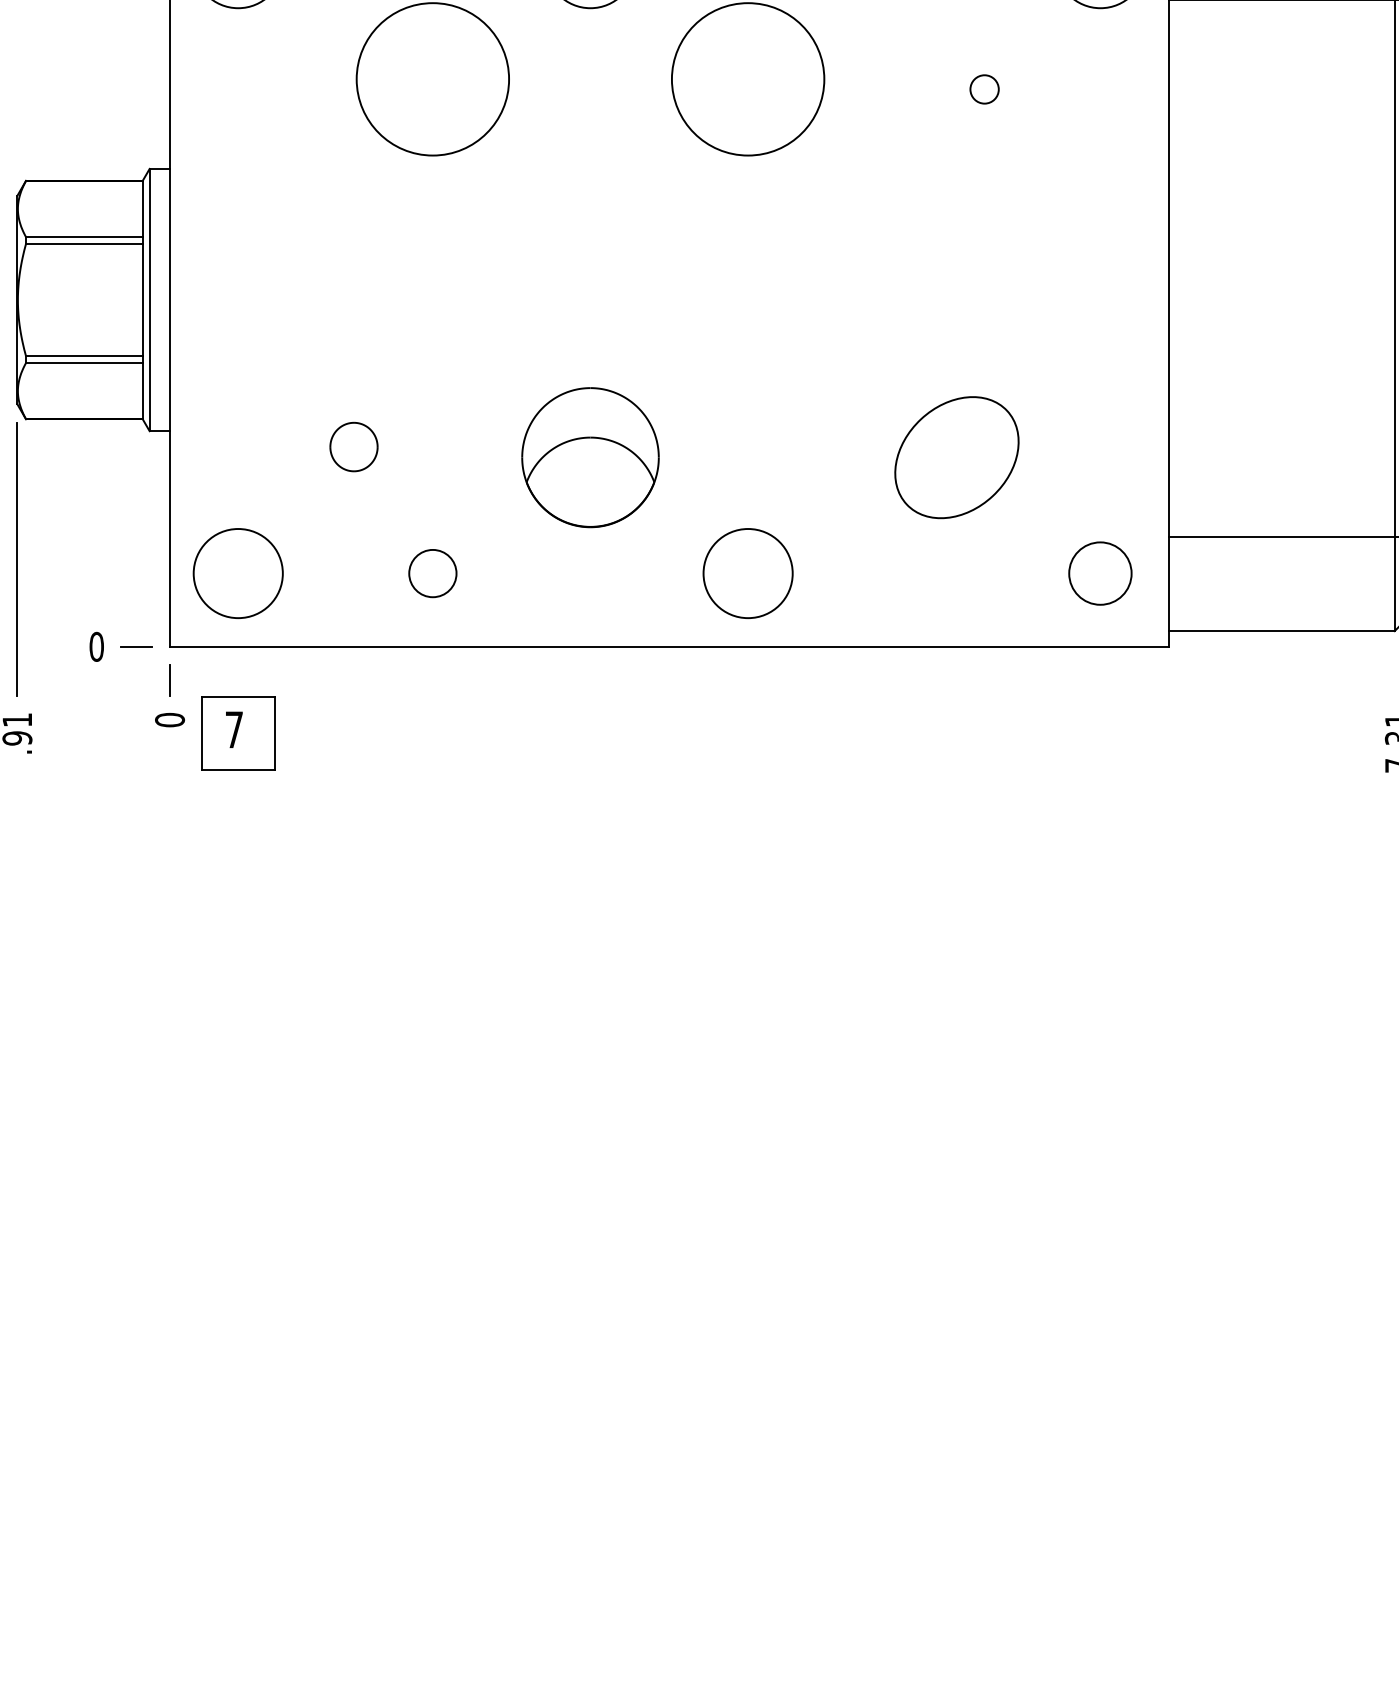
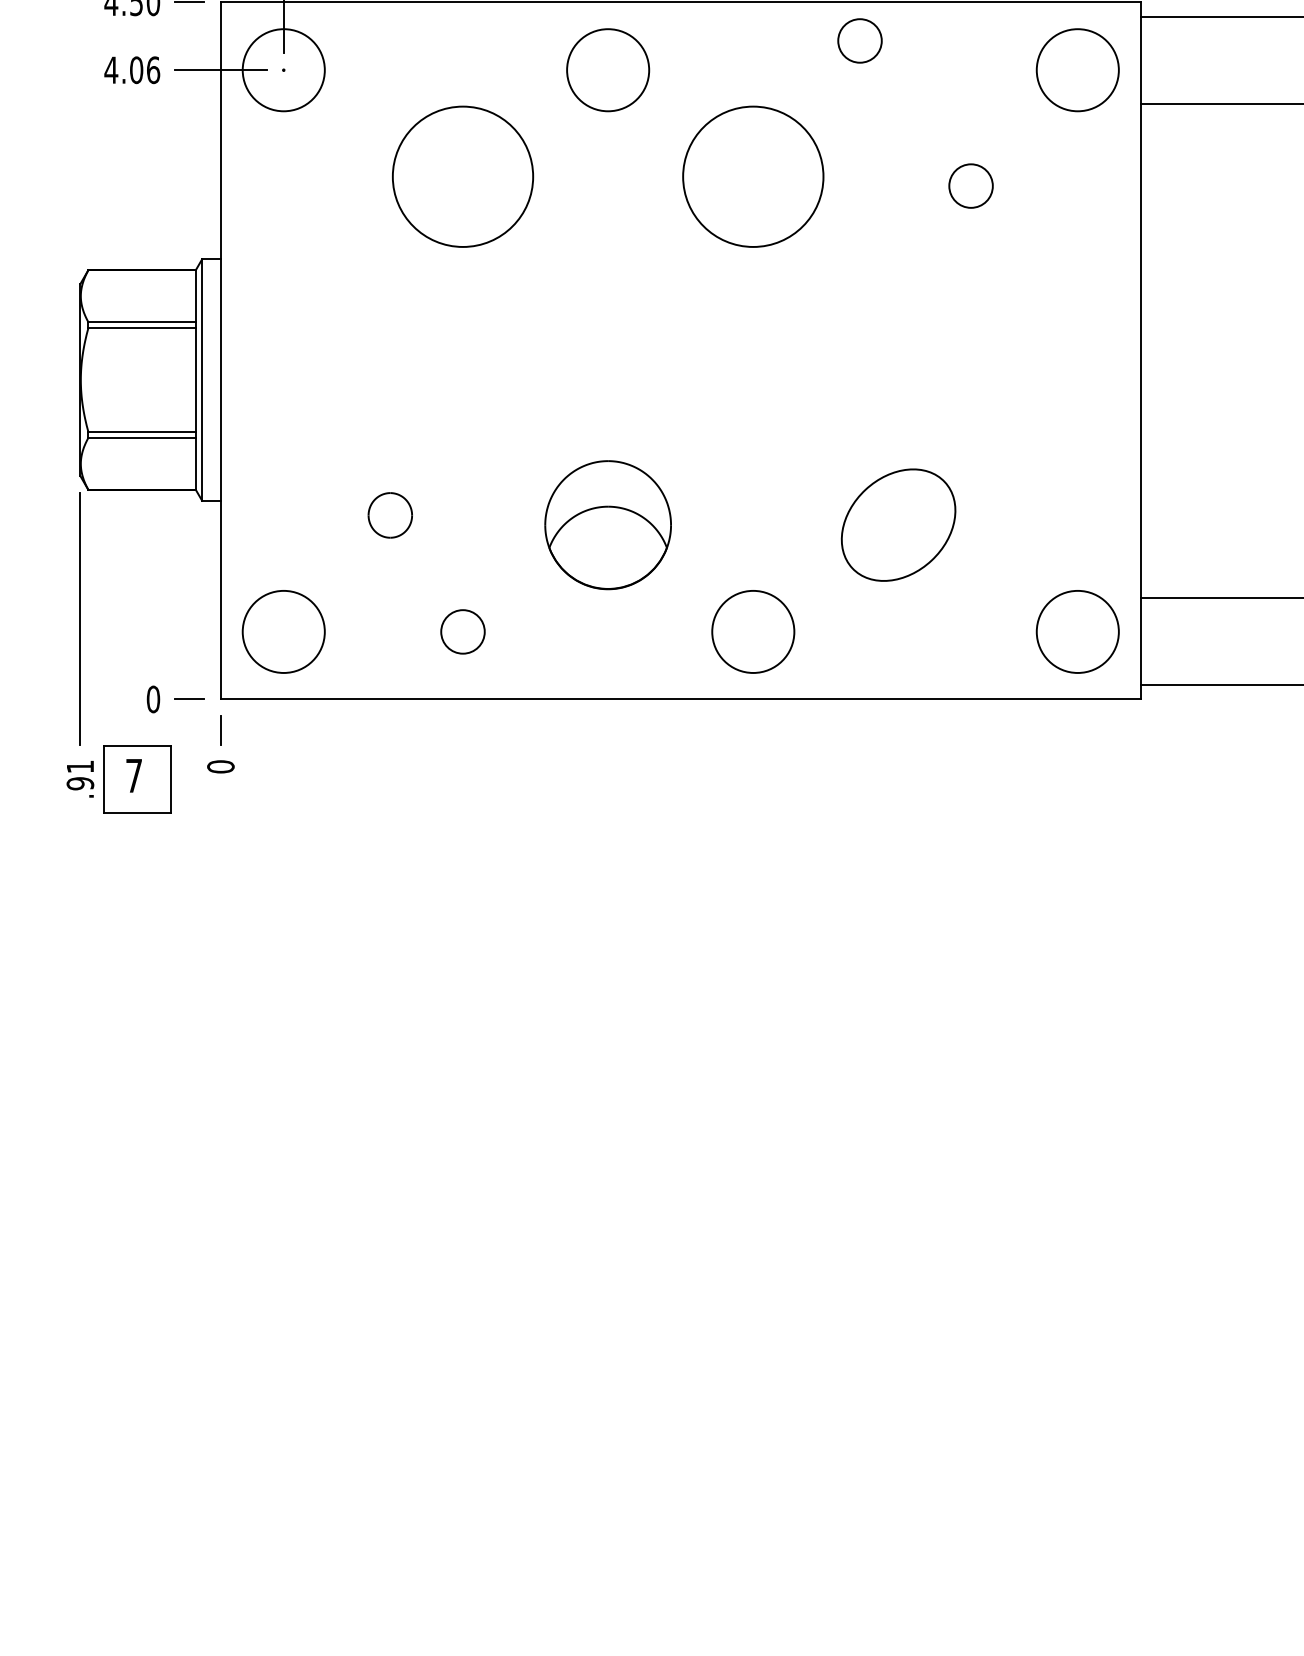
circle: (983, 88) -> (970, 185), size x1.67
part: (956, 456) -> (898, 524), moved
circle: (1100, 573) -> (1077, 631), size x1.43
part: (237, 733) -> (137, 779), moved

